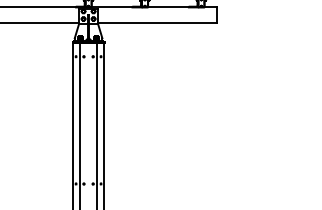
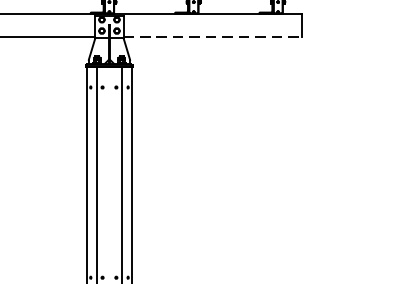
line: (157, 23) -> (212, 37), solid -> dashed

